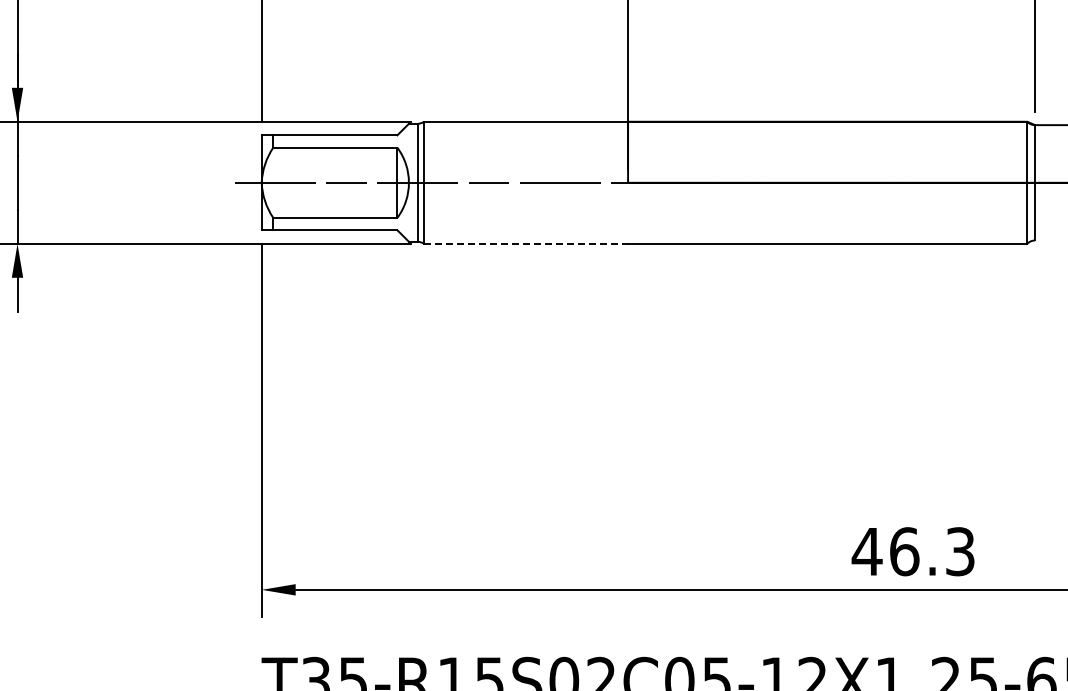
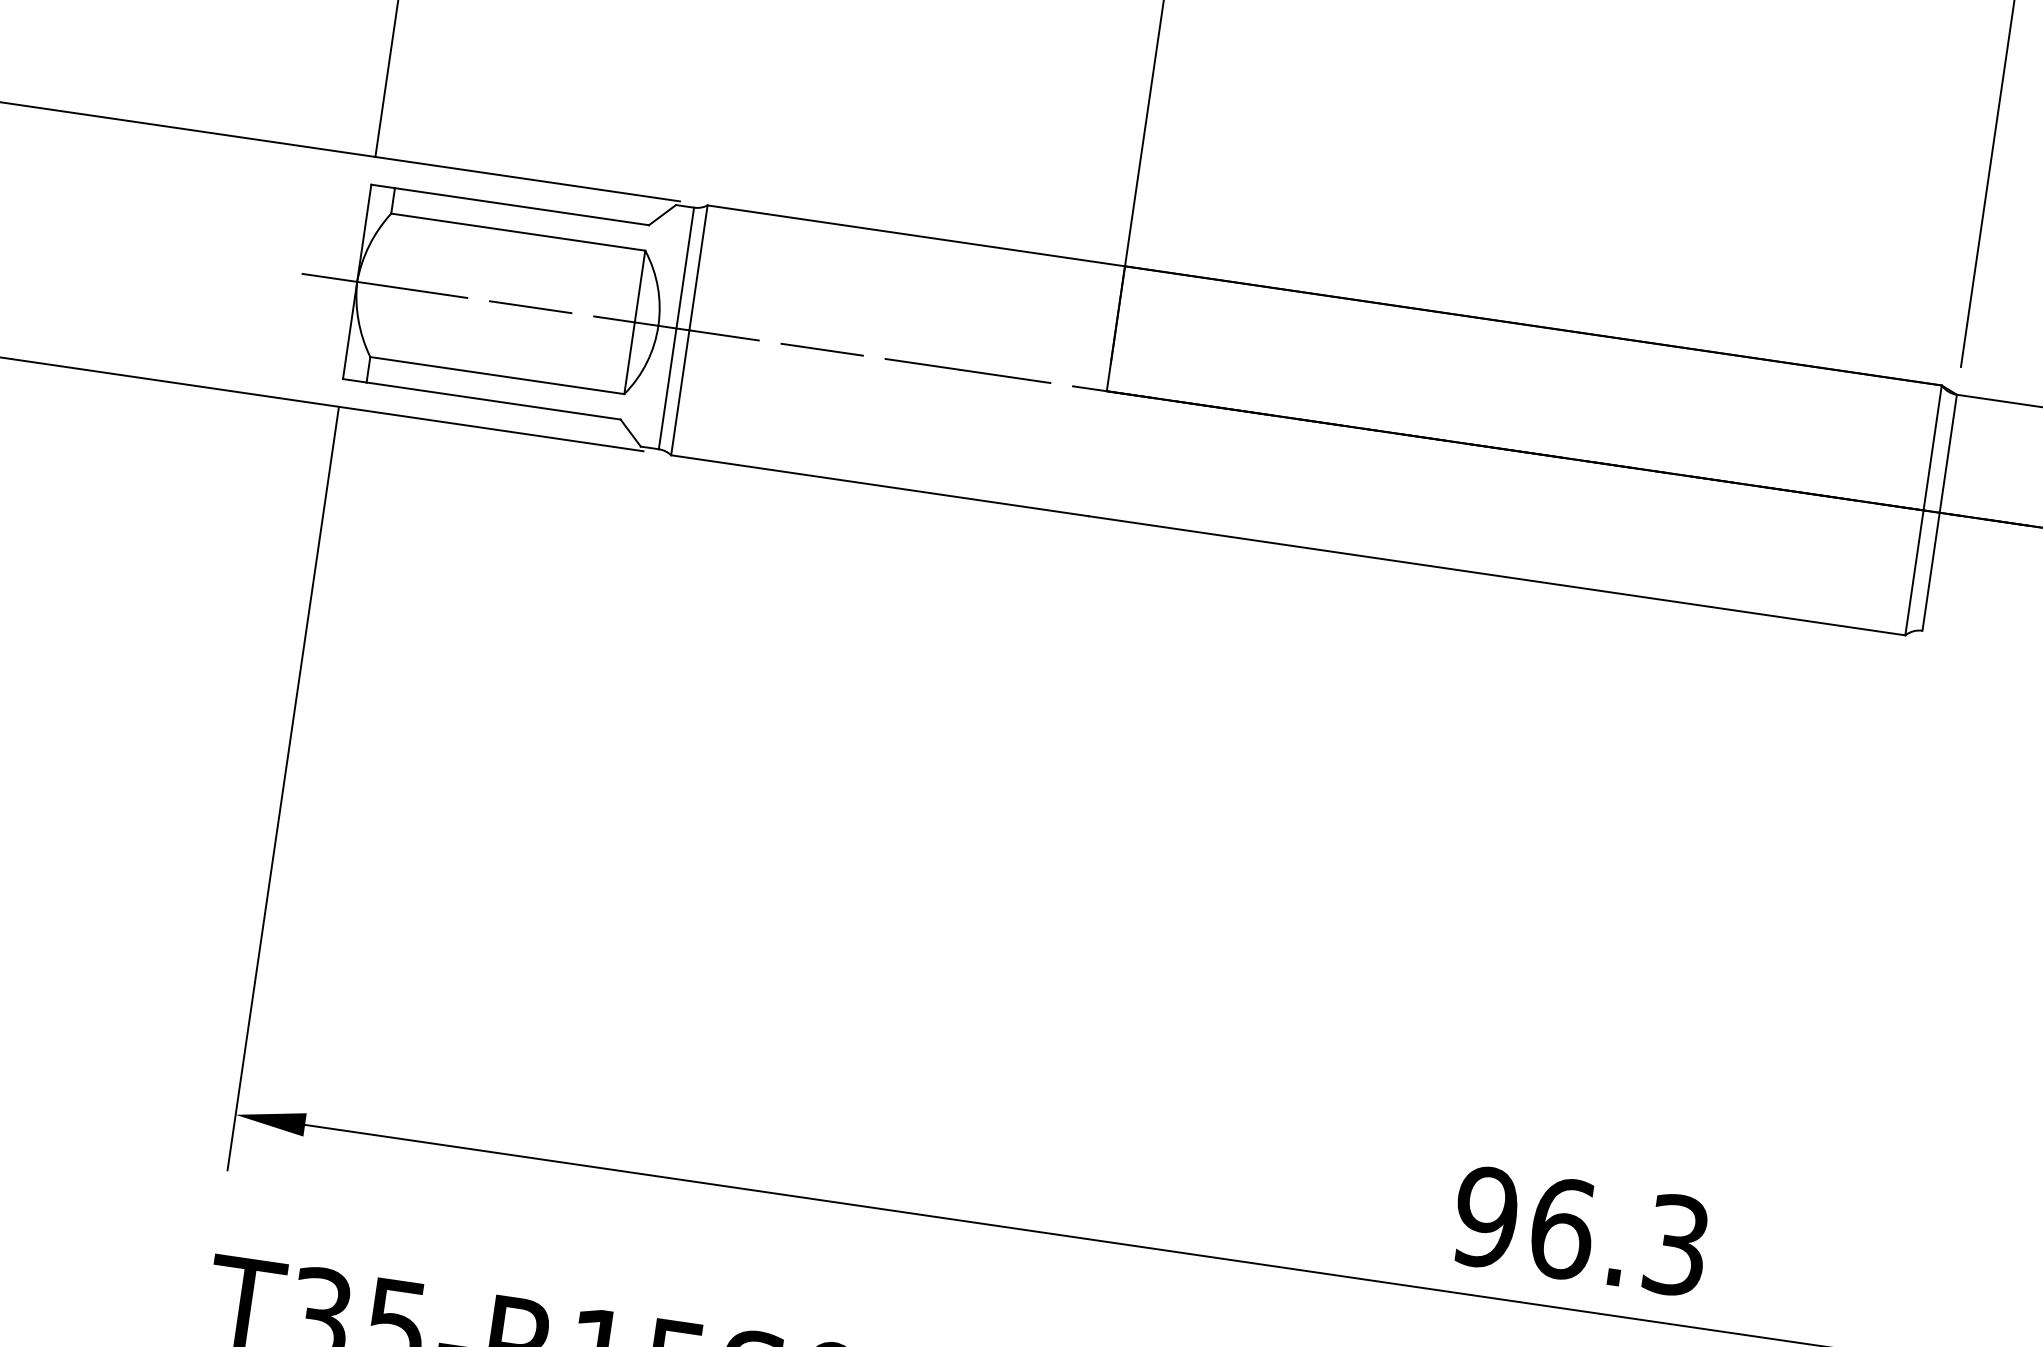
line: (526, 243) -> (880, 485), dashed -> solid
text: (866, 551) -> (1484, 1216), 46.3 -> 96.3

